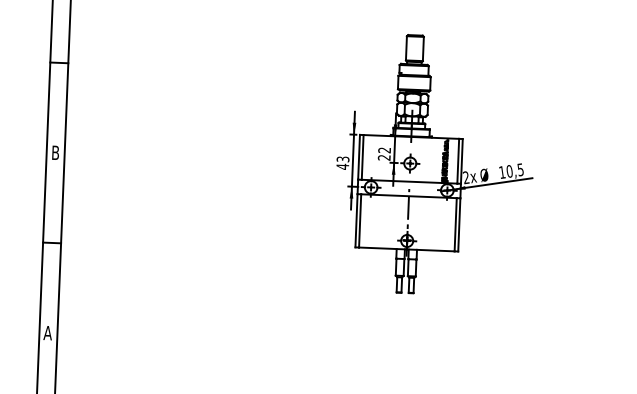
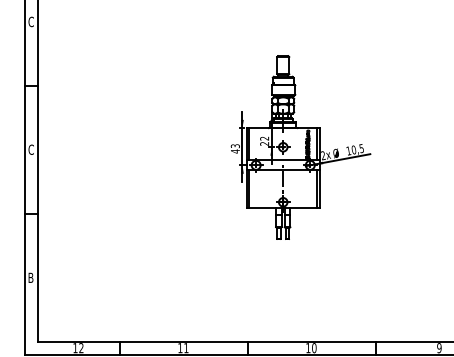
text: (54, 152) -> (30, 149), B -> C
text: (47, 332) -> (30, 277), A -> B

